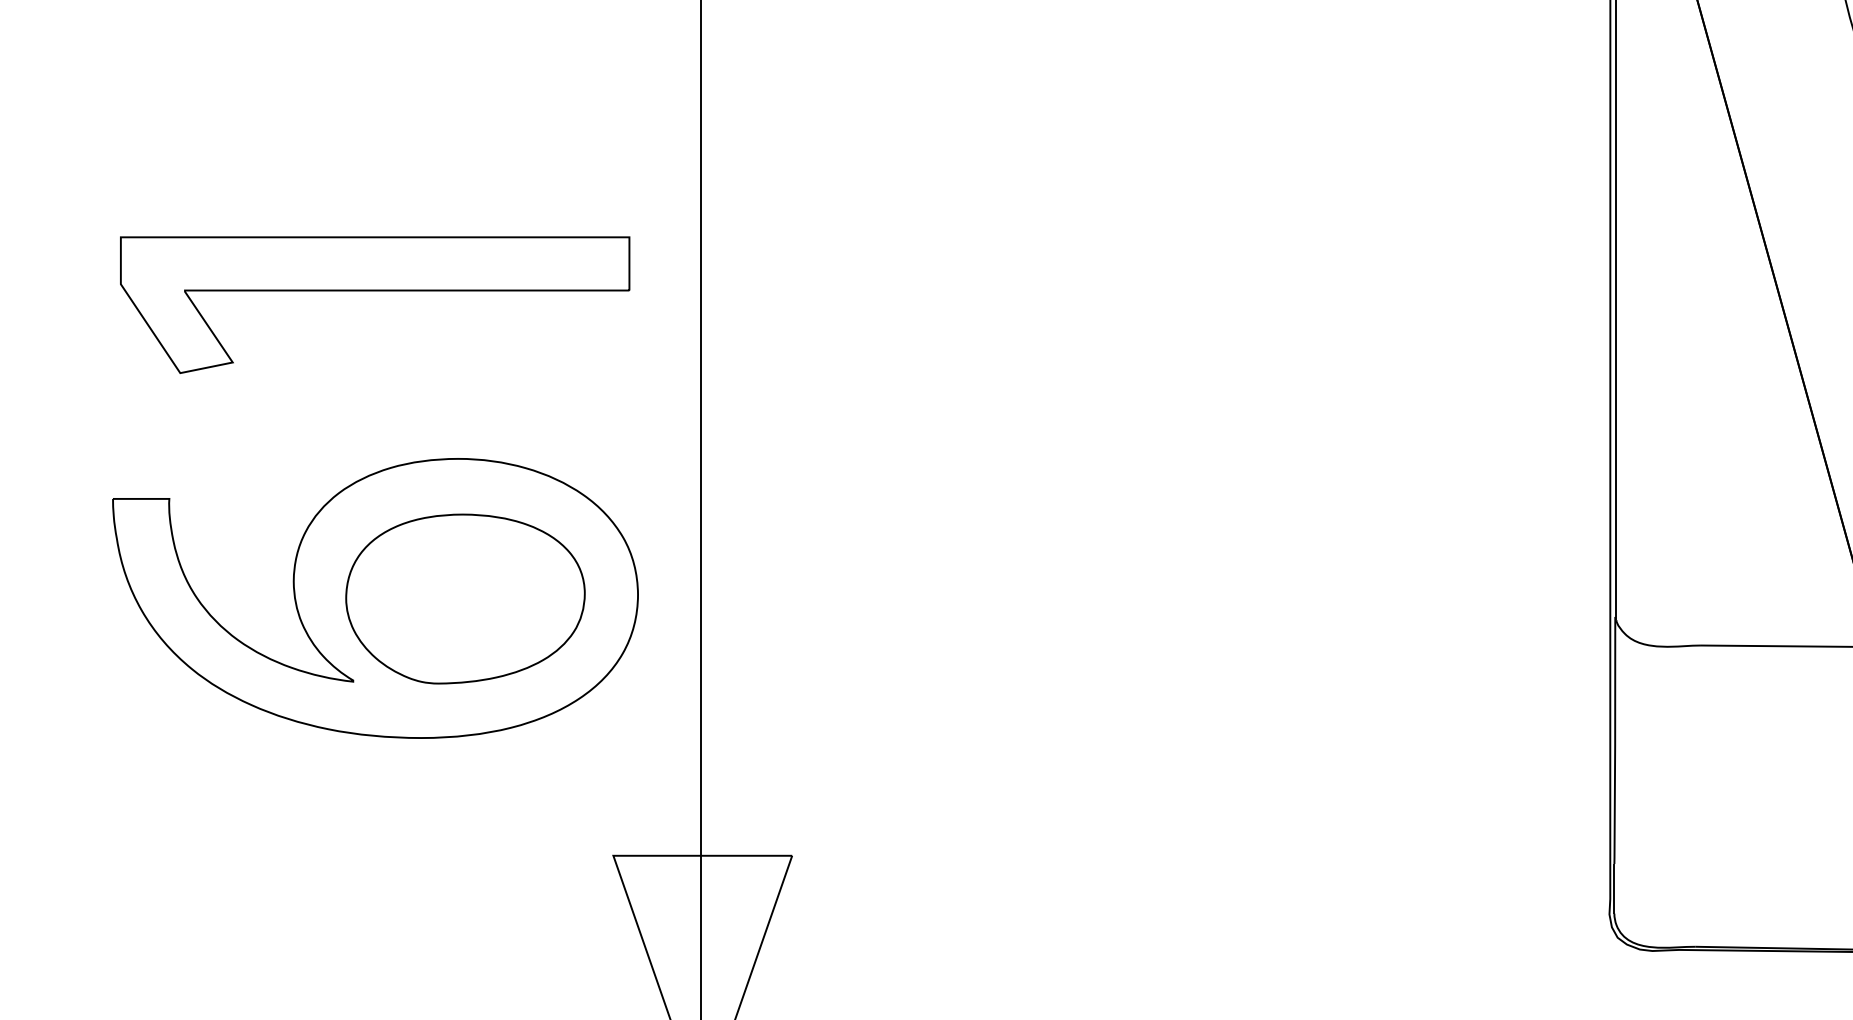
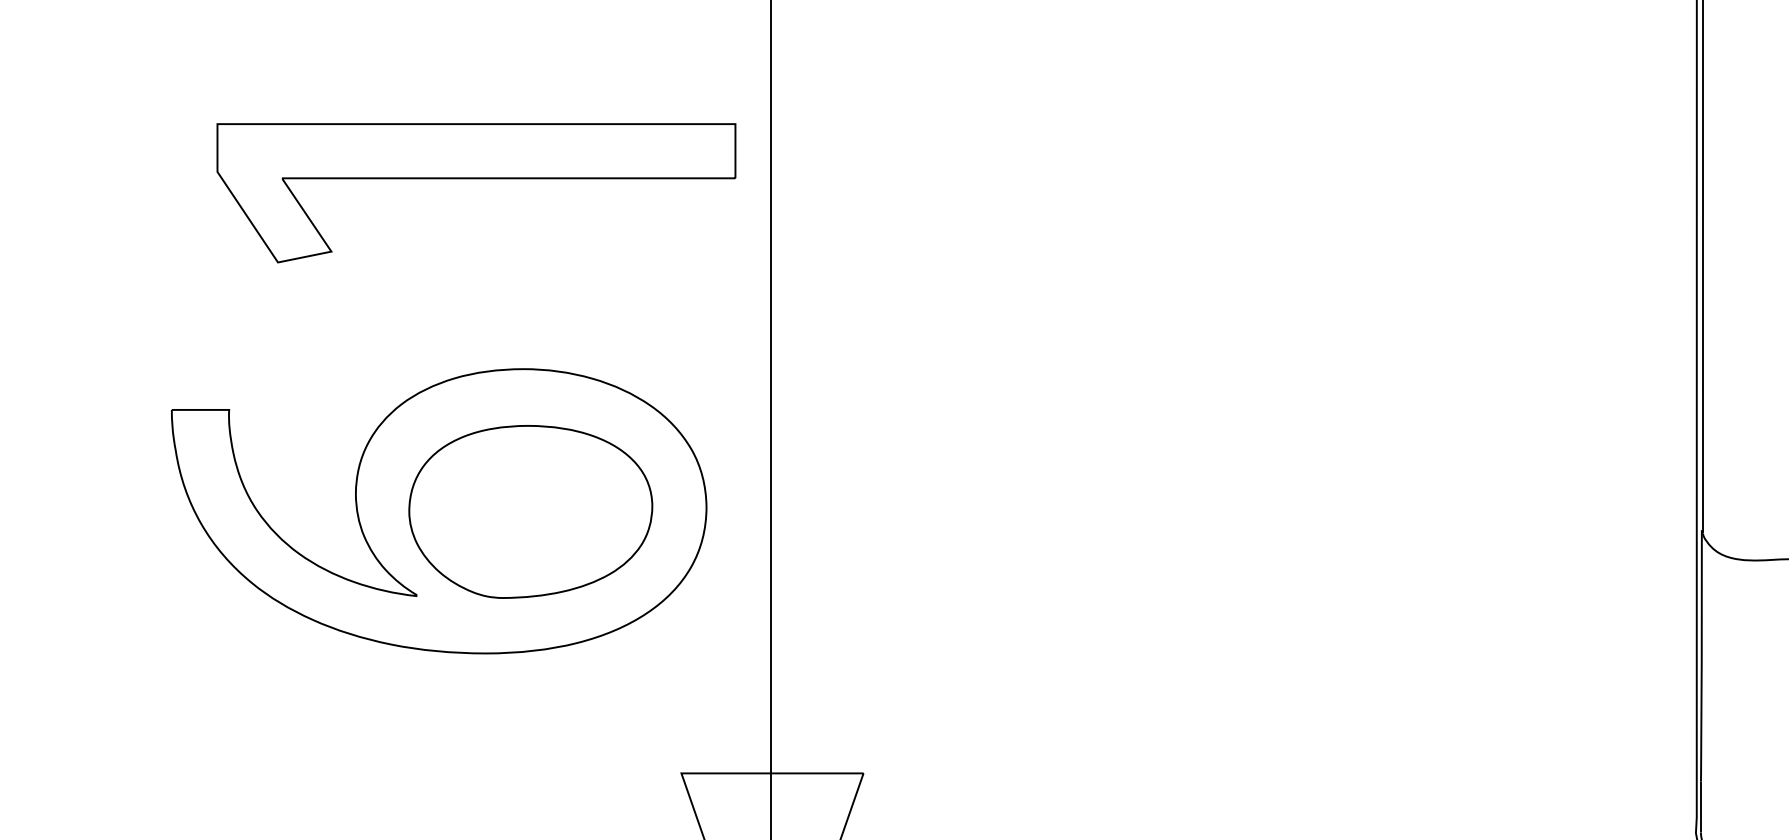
part: (375, 291) -> (476, 179), moved

